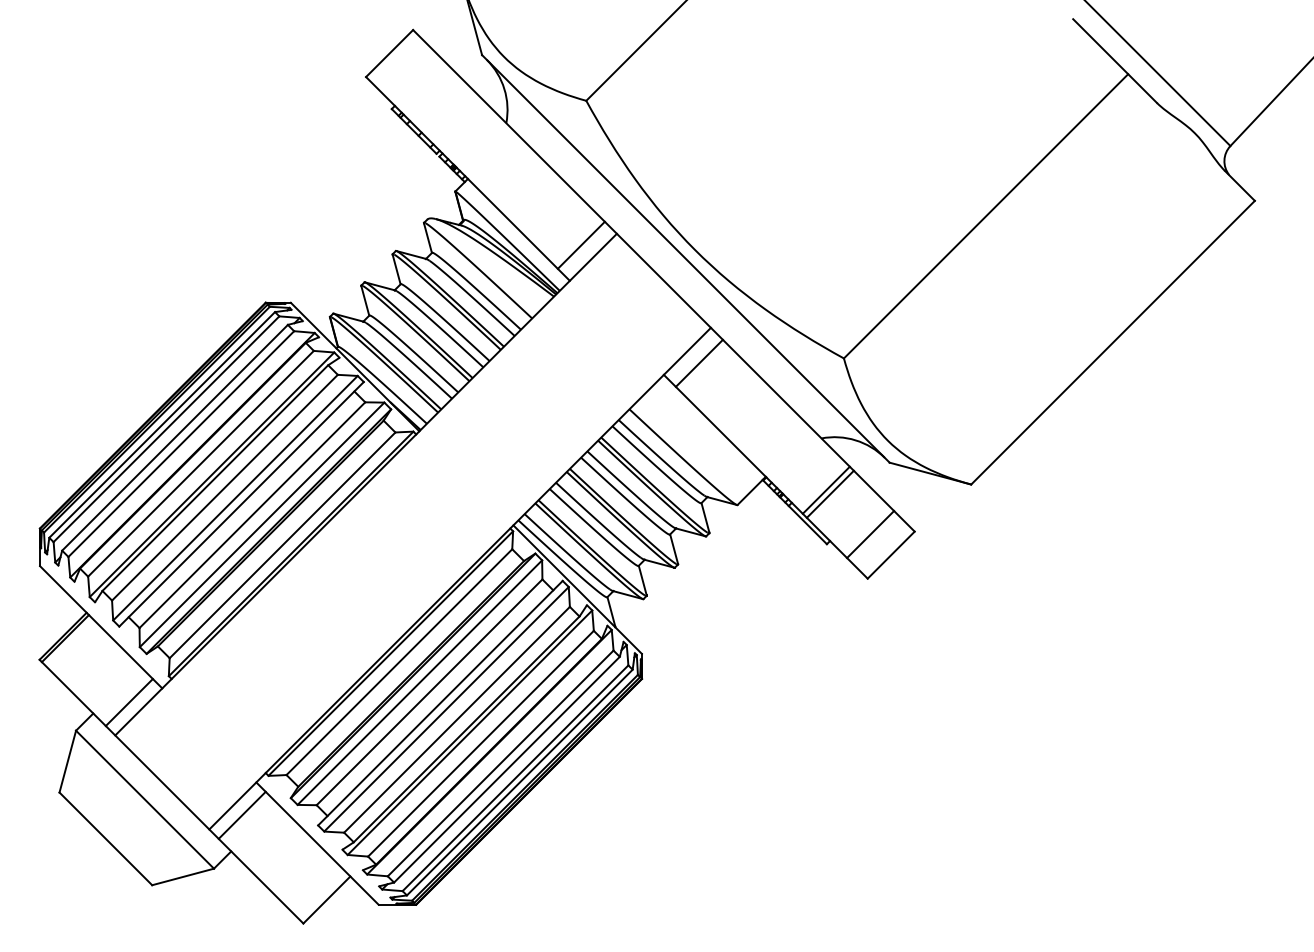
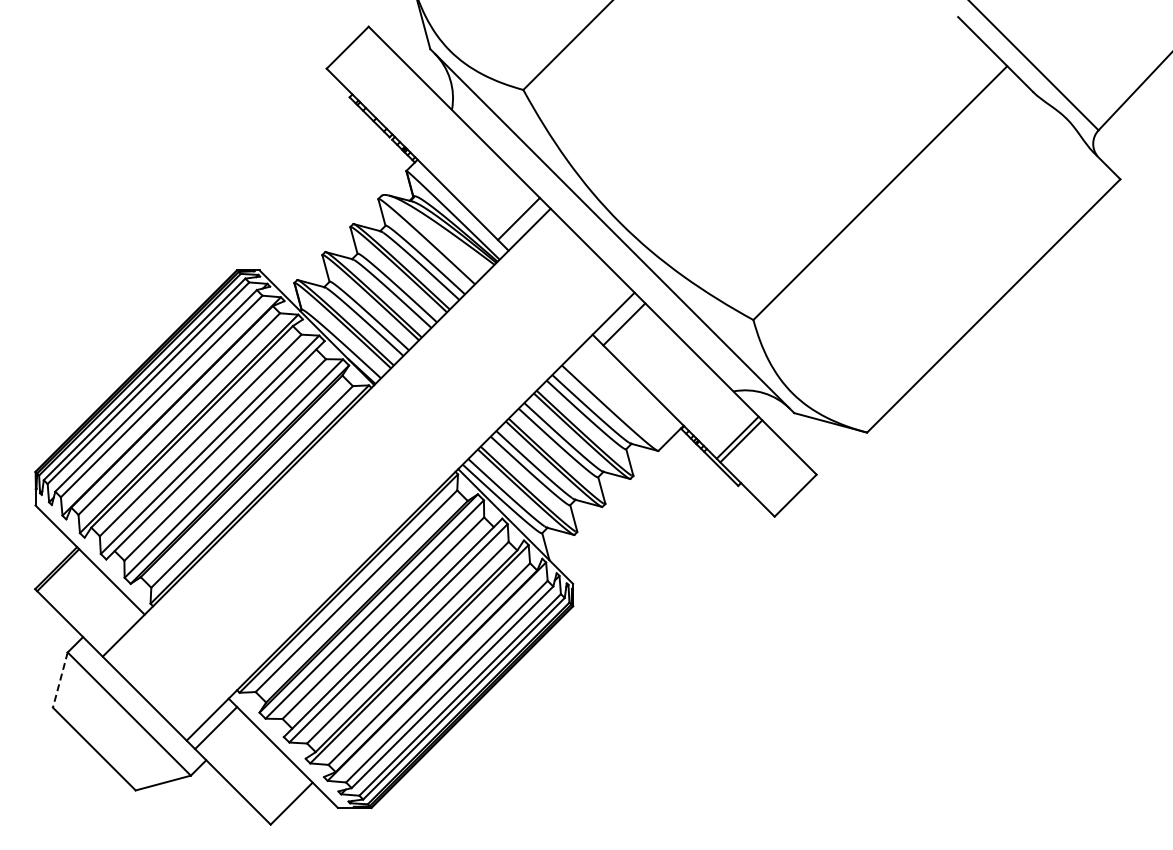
line: (870, 534) -> (777, 477), removed
line: (129, 702) -> (115, 627), removed
line: (67, 762) -> (60, 680), solid -> dashed

